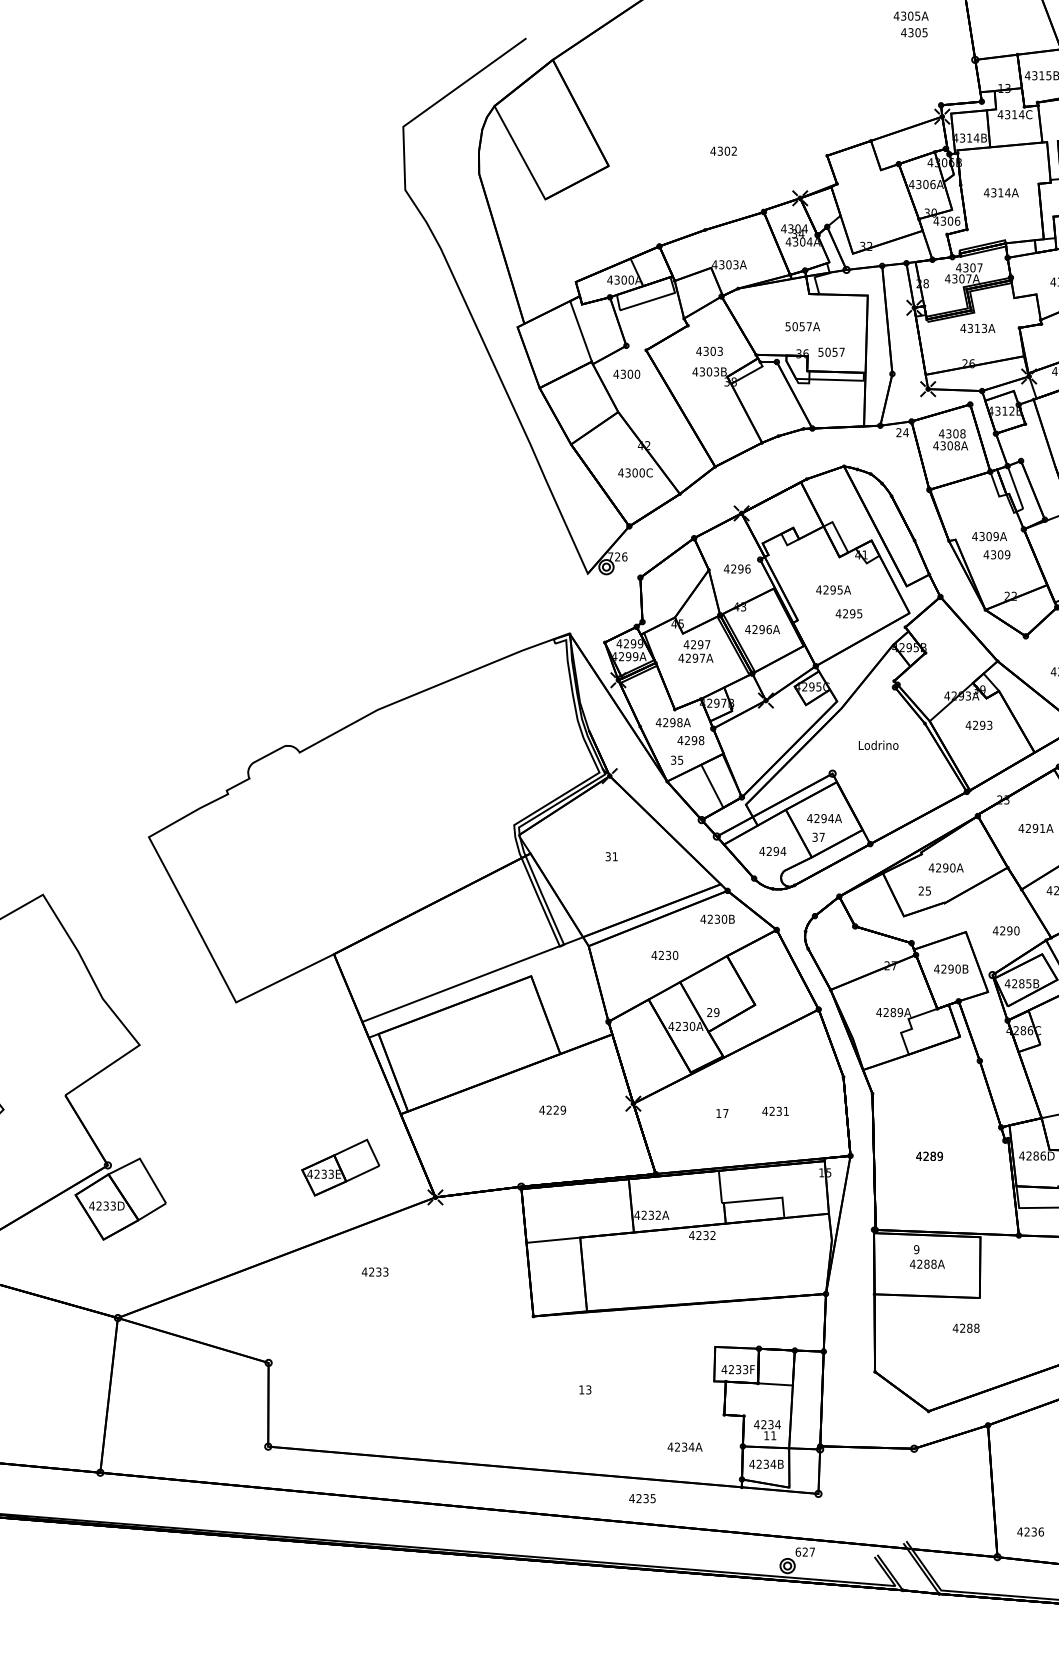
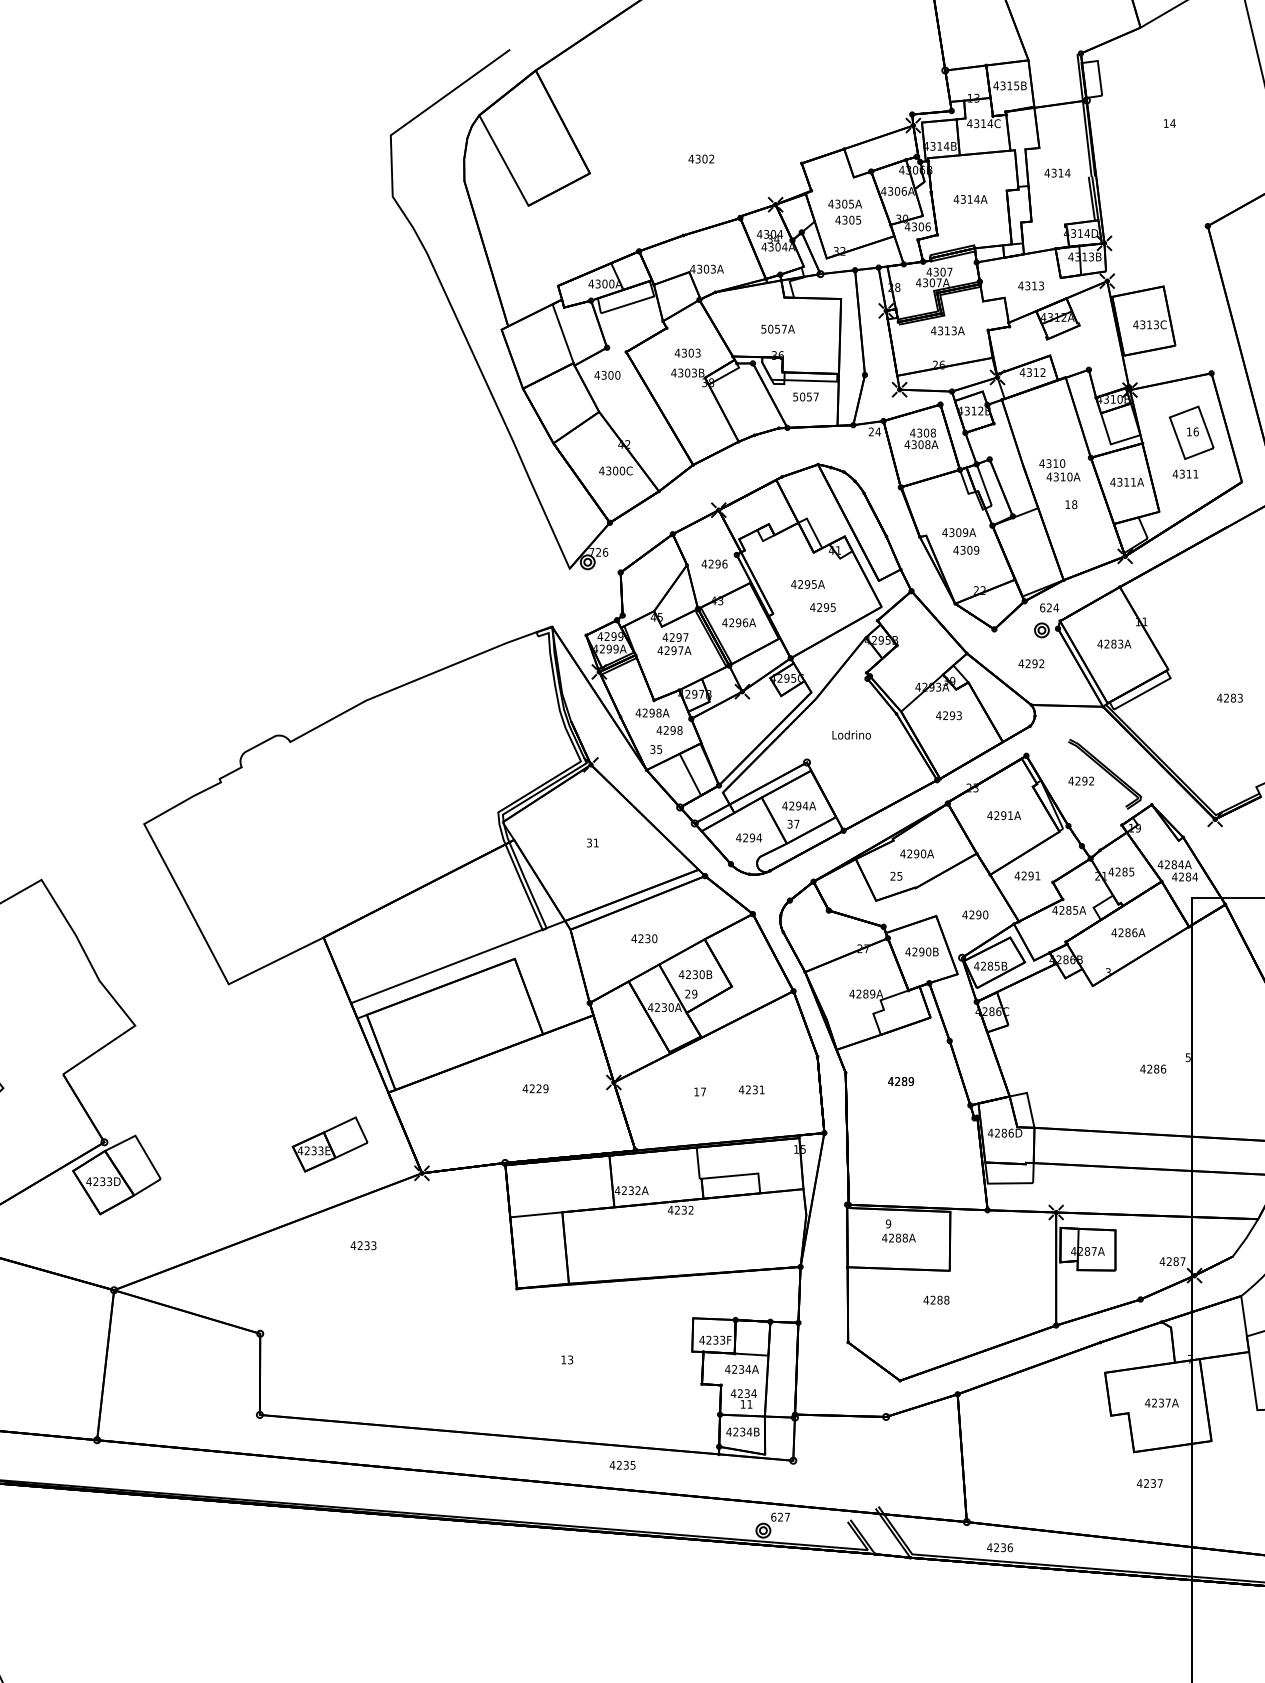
text: (910, 23) -> (844, 211), moved
text: (831, 351) -> (805, 396), moved
text: (717, 919) -> (695, 974), moved
text: (930, 1156) -> (901, 1081), moved
text: (684, 1447) -> (741, 1369), moved
text: (1030, 1531) -> (999, 1547), moved

